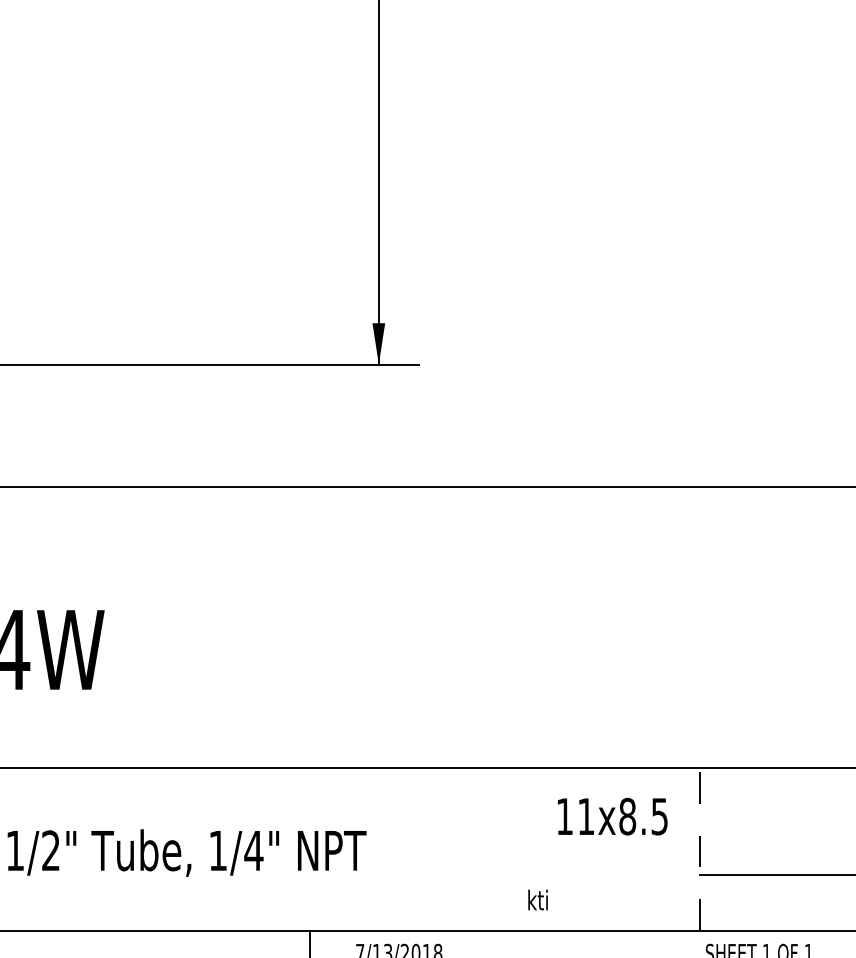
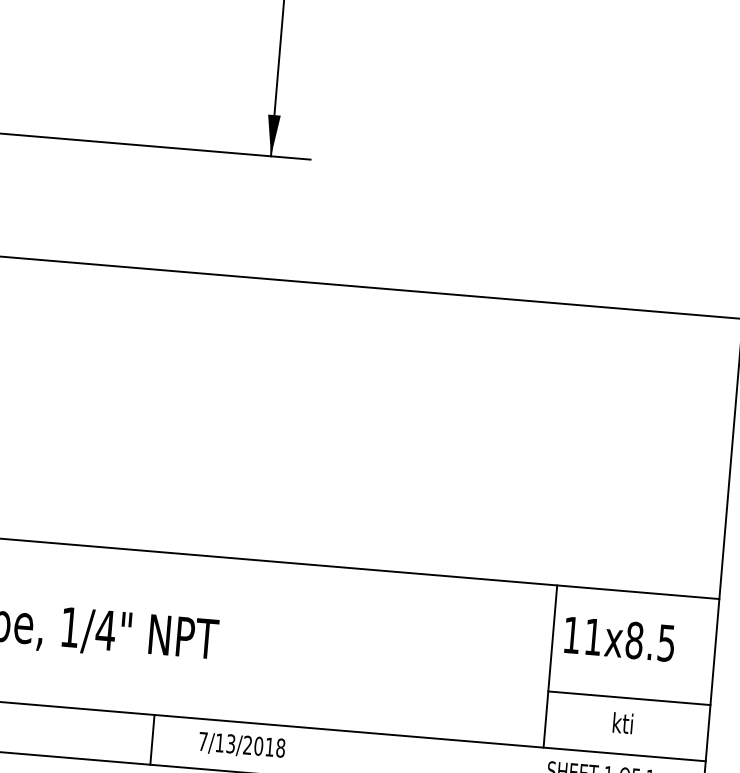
text: (612, 816) -> (619, 639), moved
line: (699, 849) -> (549, 666), dashed -> solid
text: (537, 899) -> (622, 722), moved

